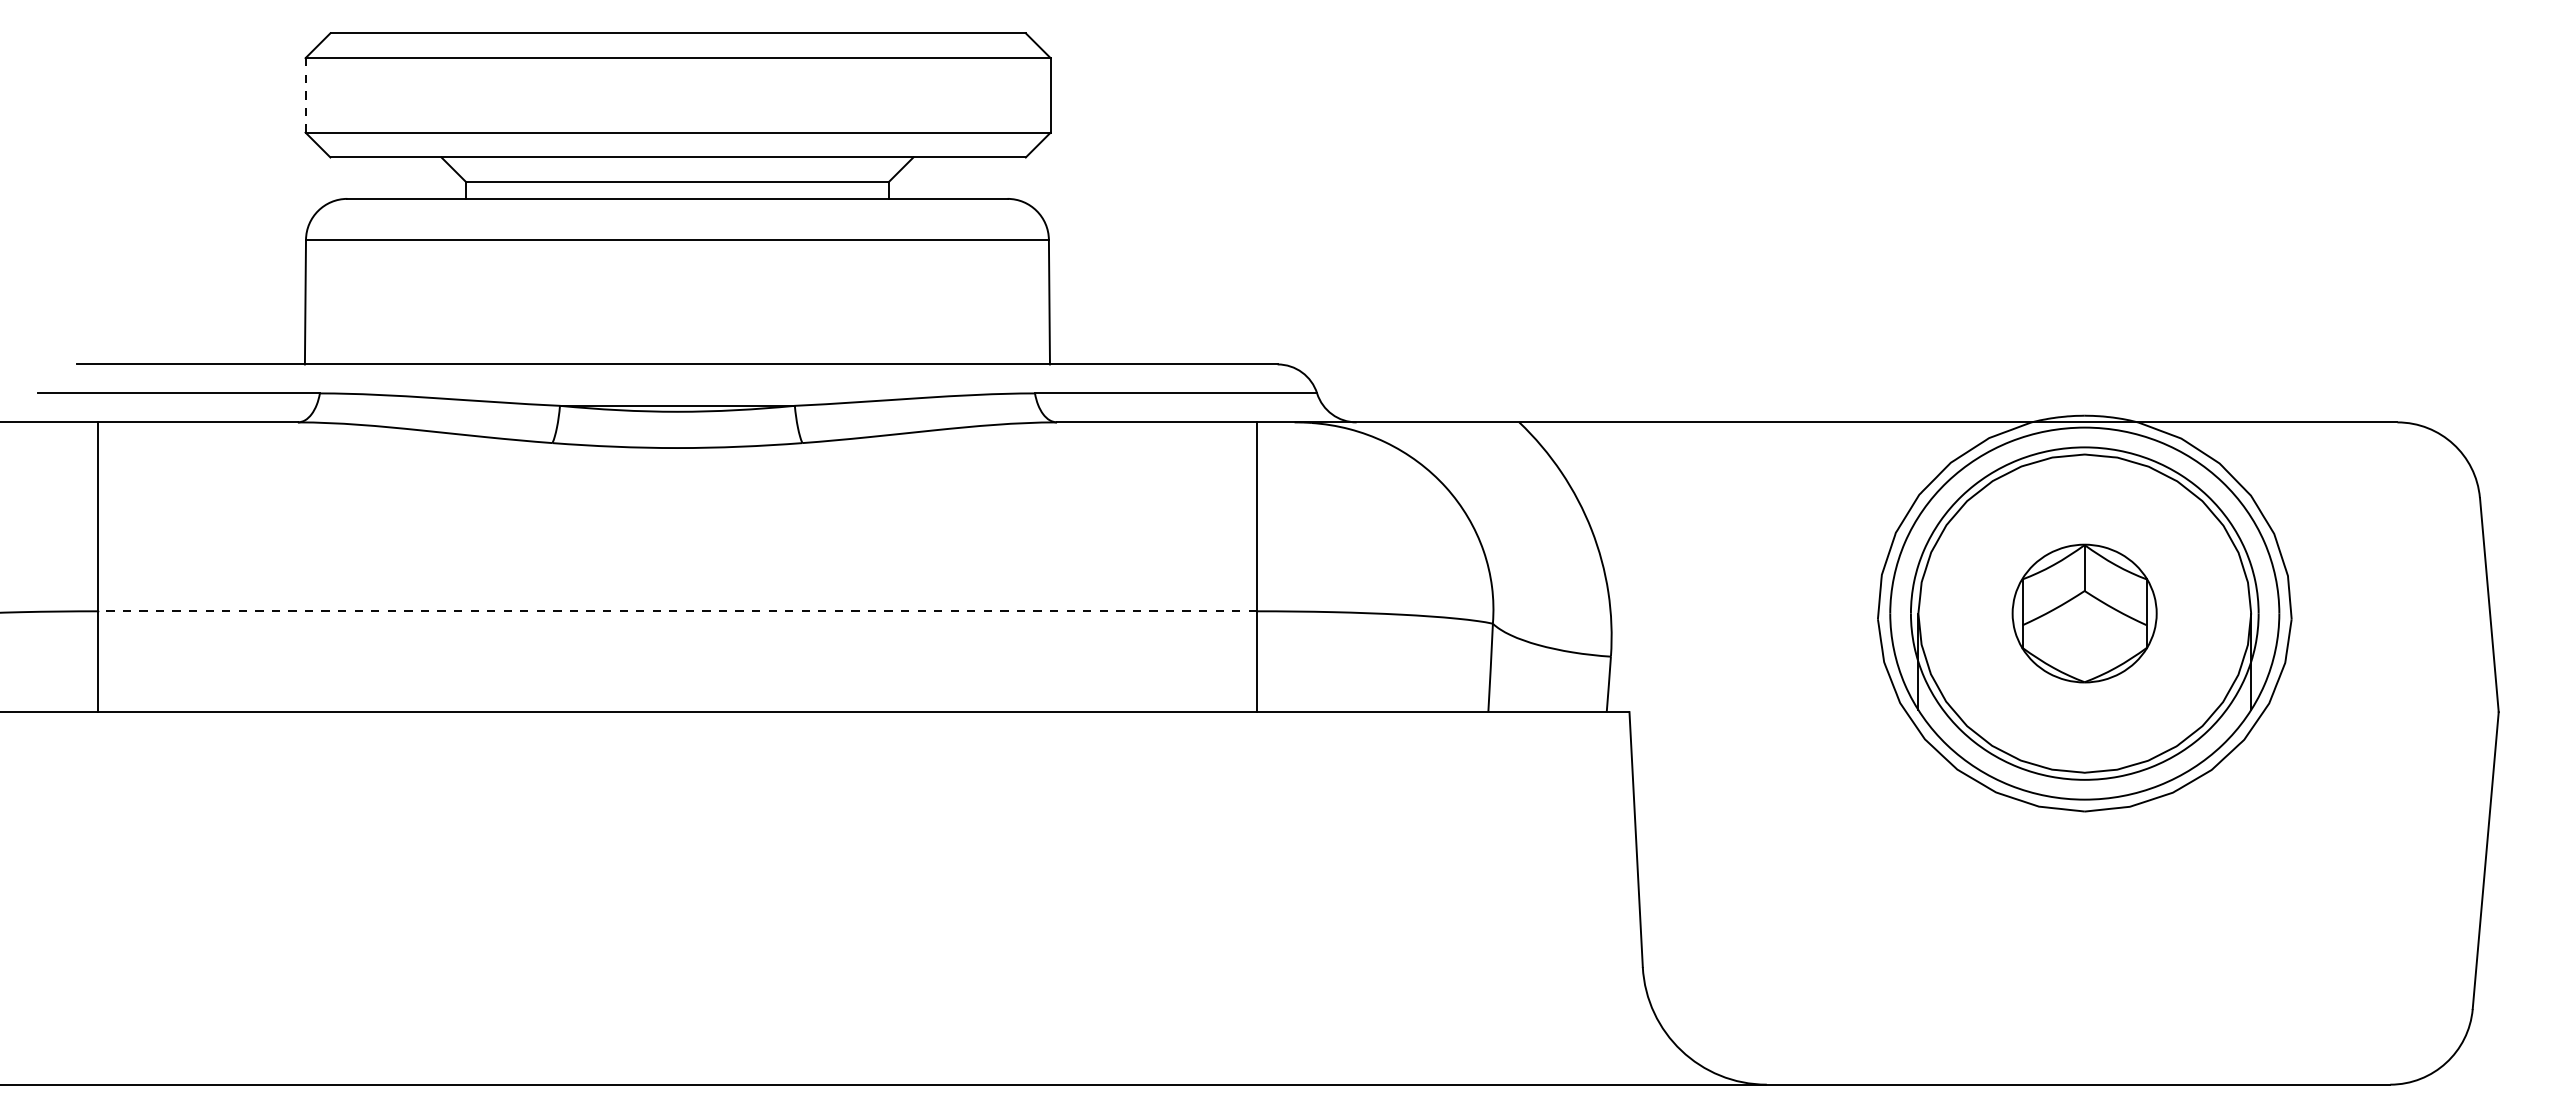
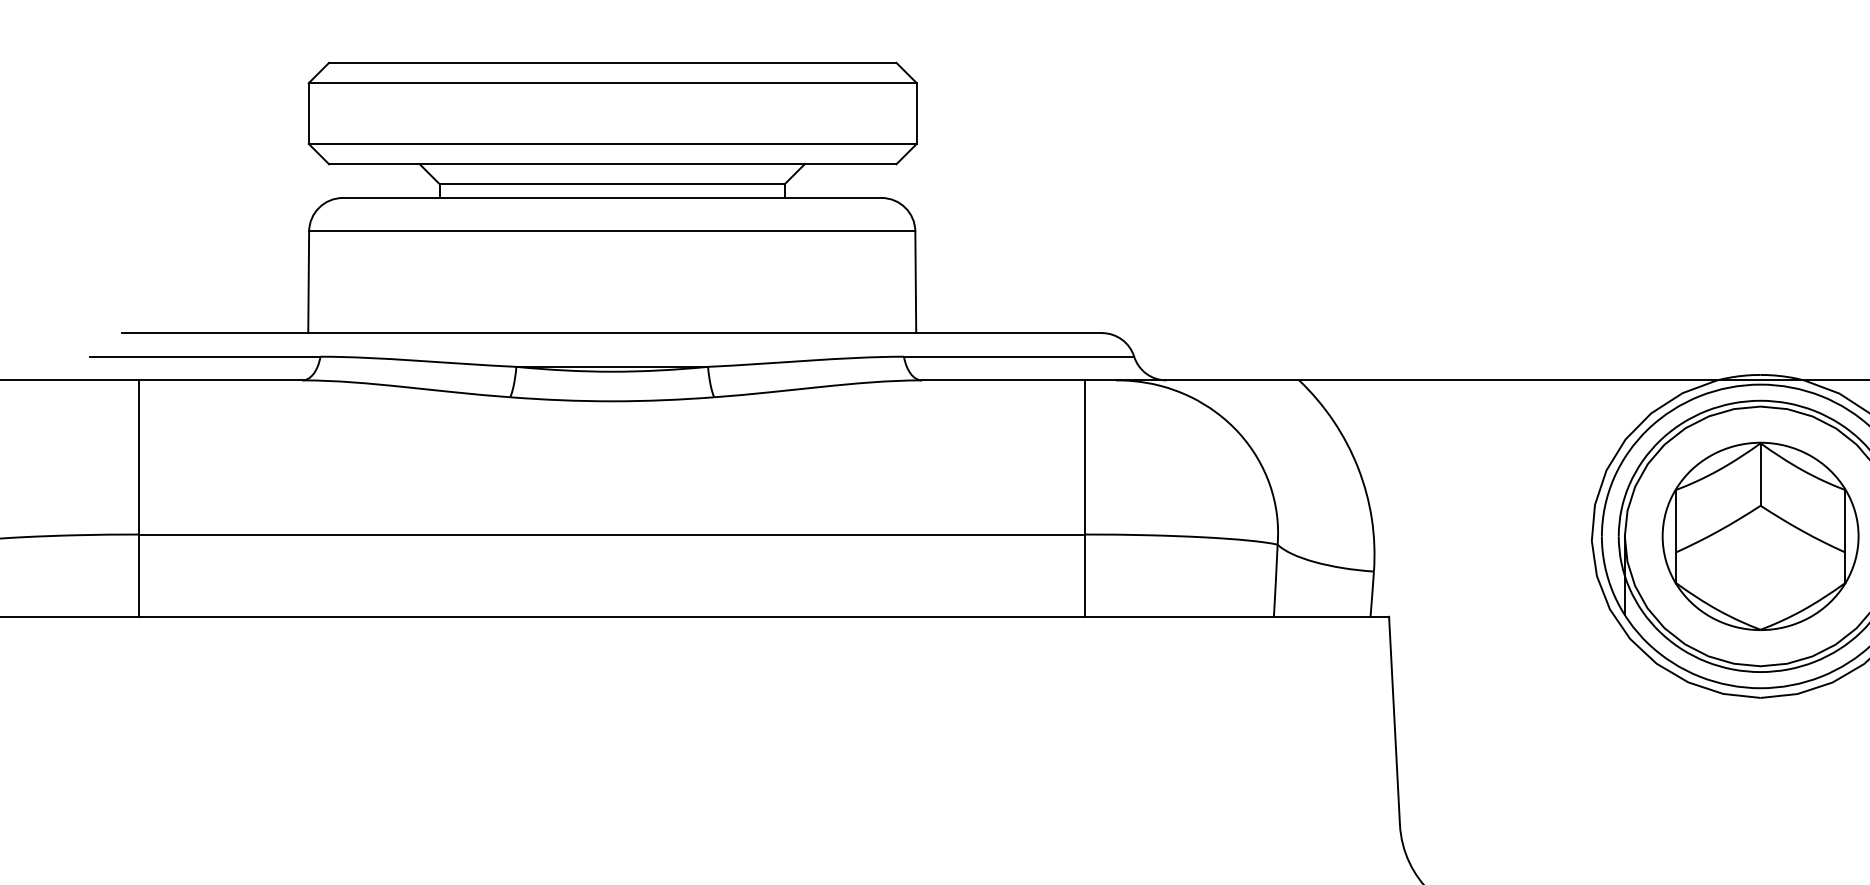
line: (305, 95) -> (308, 113), dashed -> solid
line: (676, 611) -> (611, 534), dashed -> solid
part: (2084, 613) -> (1760, 536), size x1.67

